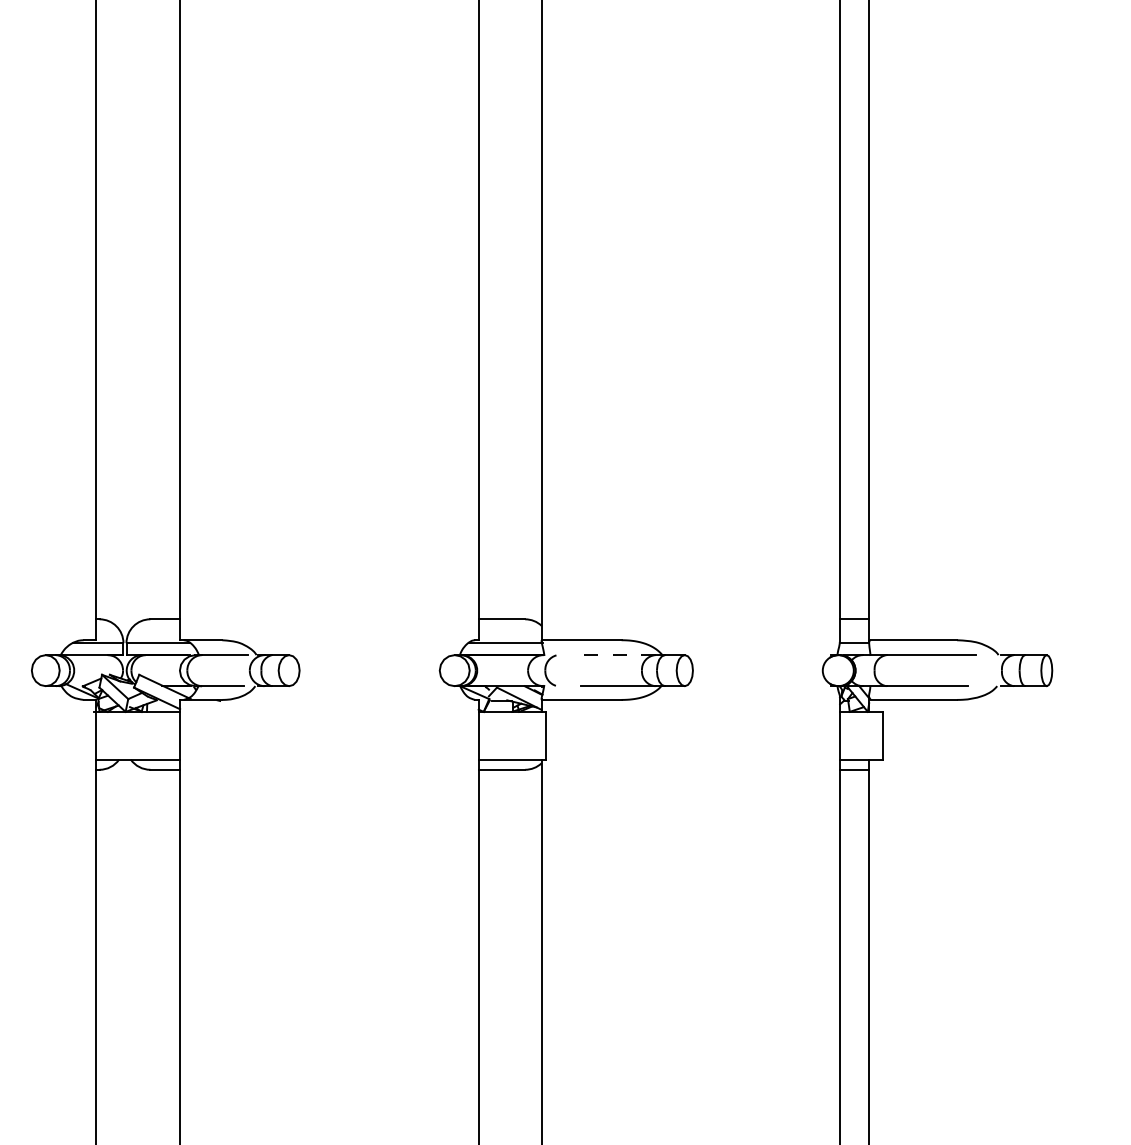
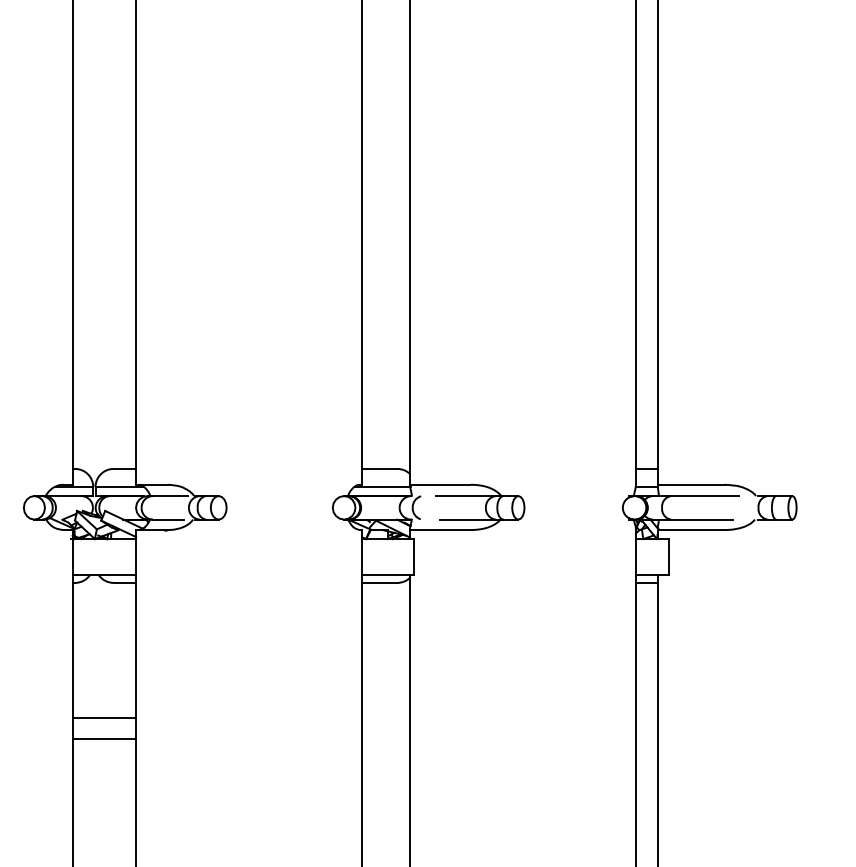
line: (615, 655) -> (465, 496), dashed -> solid
line: (138, 948) -> (104, 718), added
line: (138, 976) -> (104, 739), added

